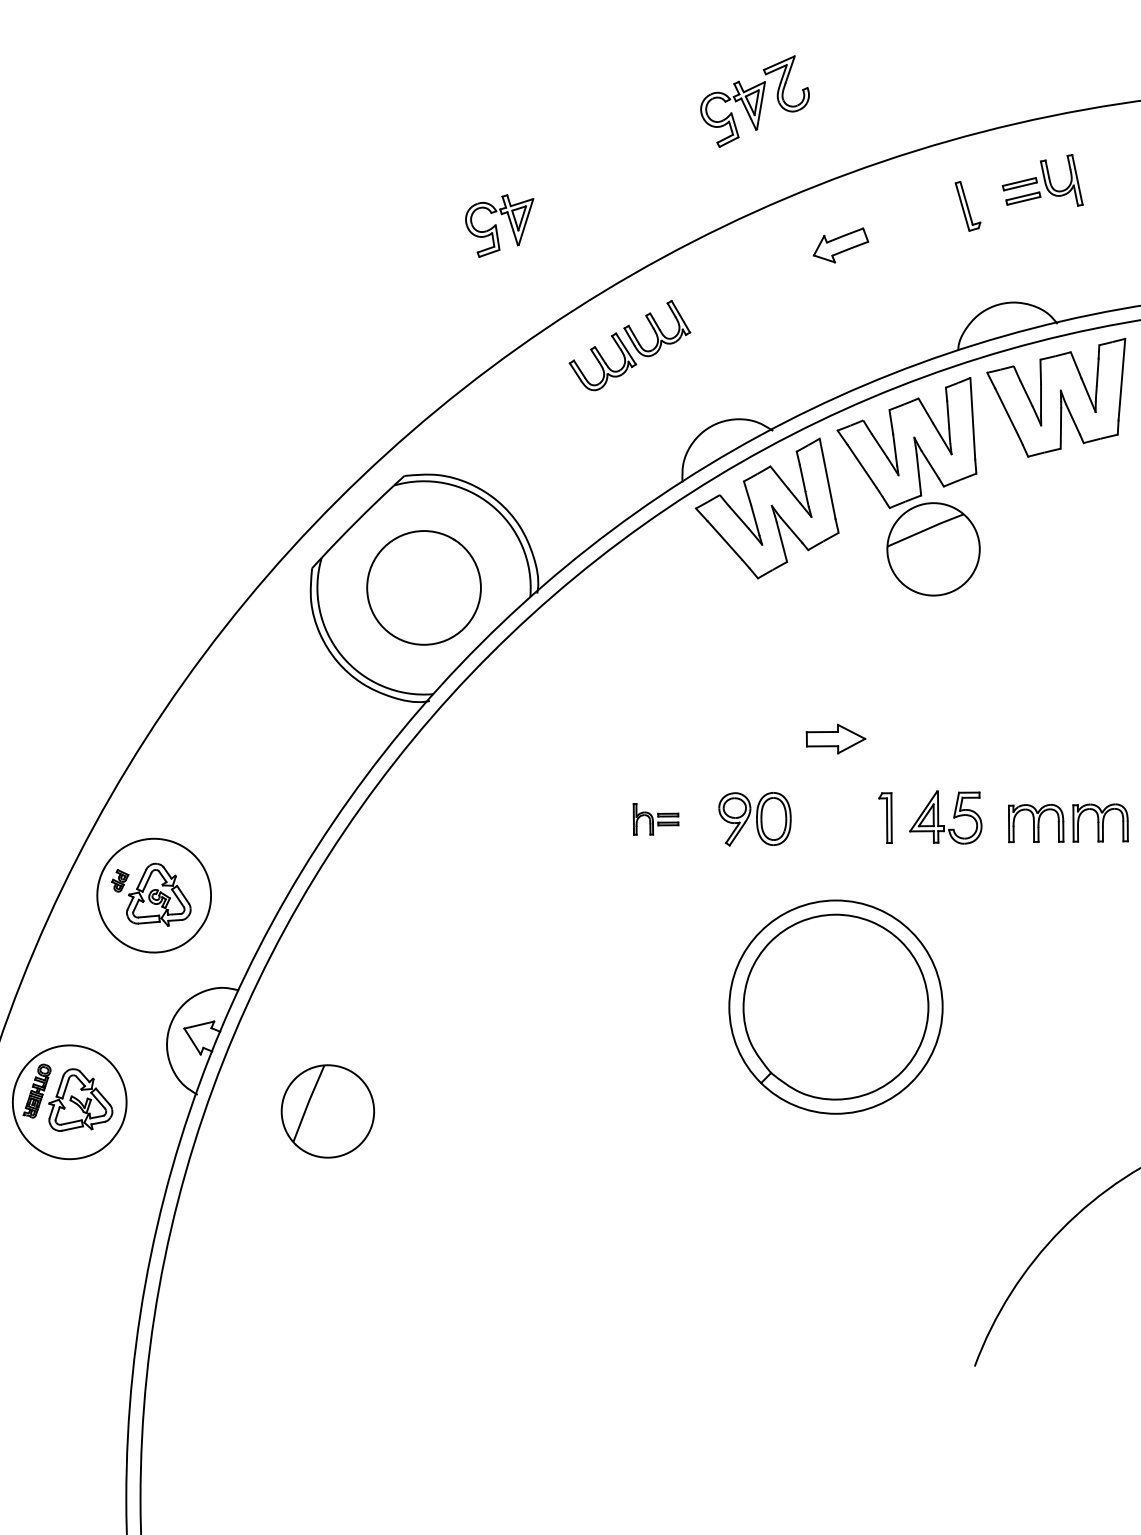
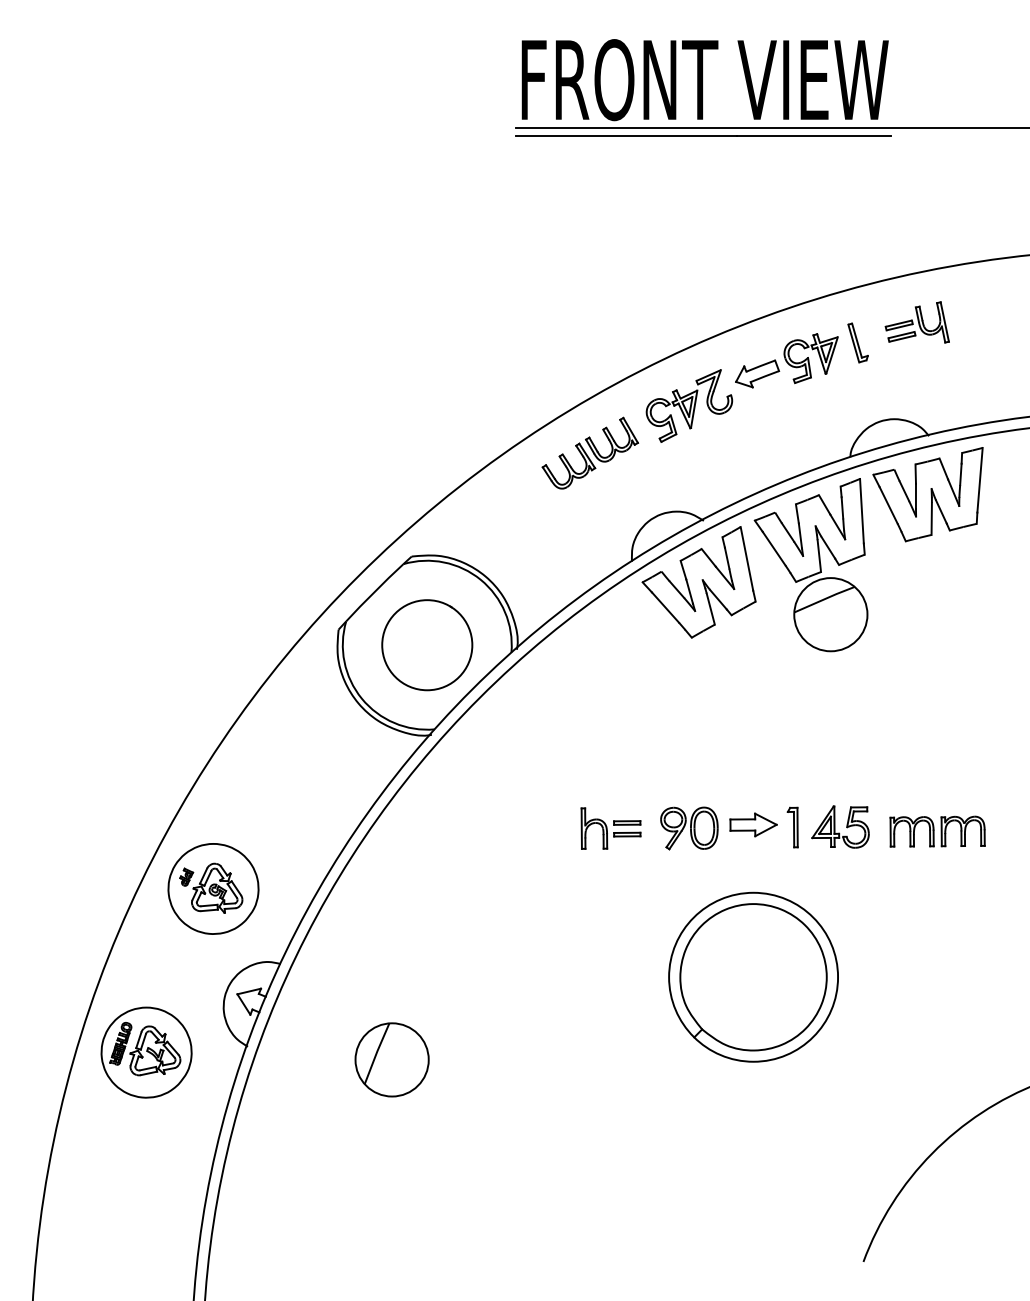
part: (755, 100) -> (689, 405), moved
part: (498, 225) -> (810, 358), moved
part: (835, 738) -> (753, 824), moved
part: (655, 819) -> (610, 828), size x1.67
part: (327, 1110) -> (391, 1059), moved

